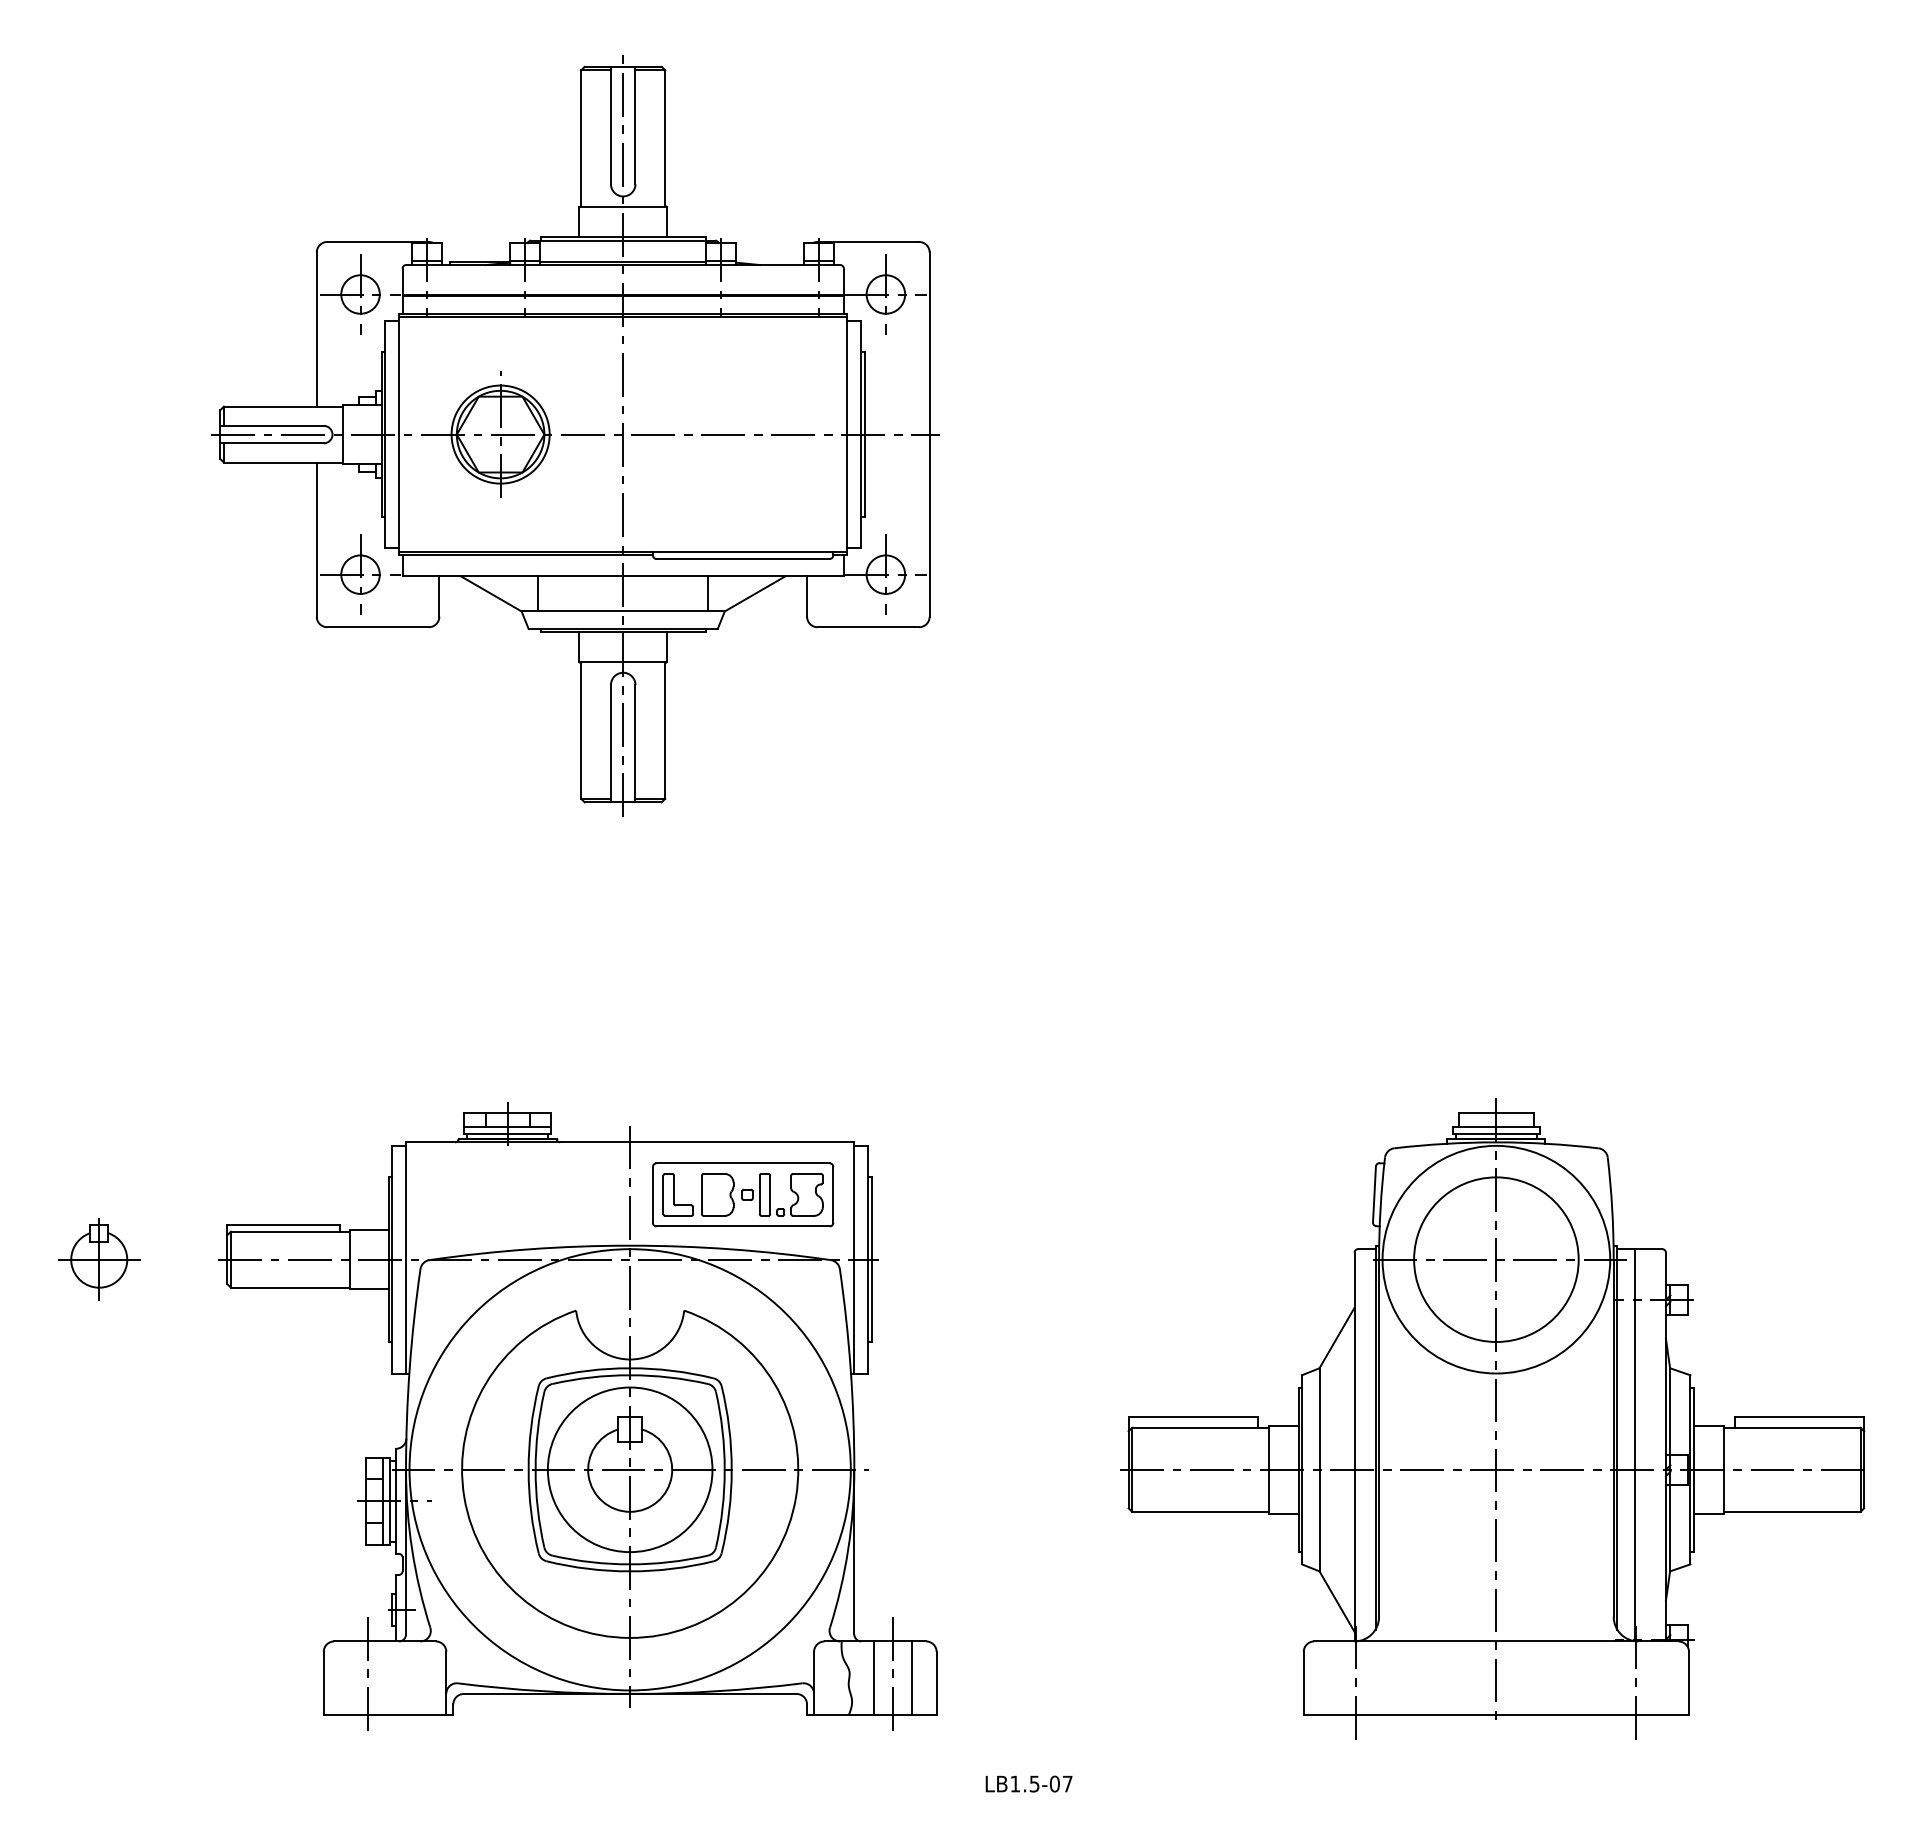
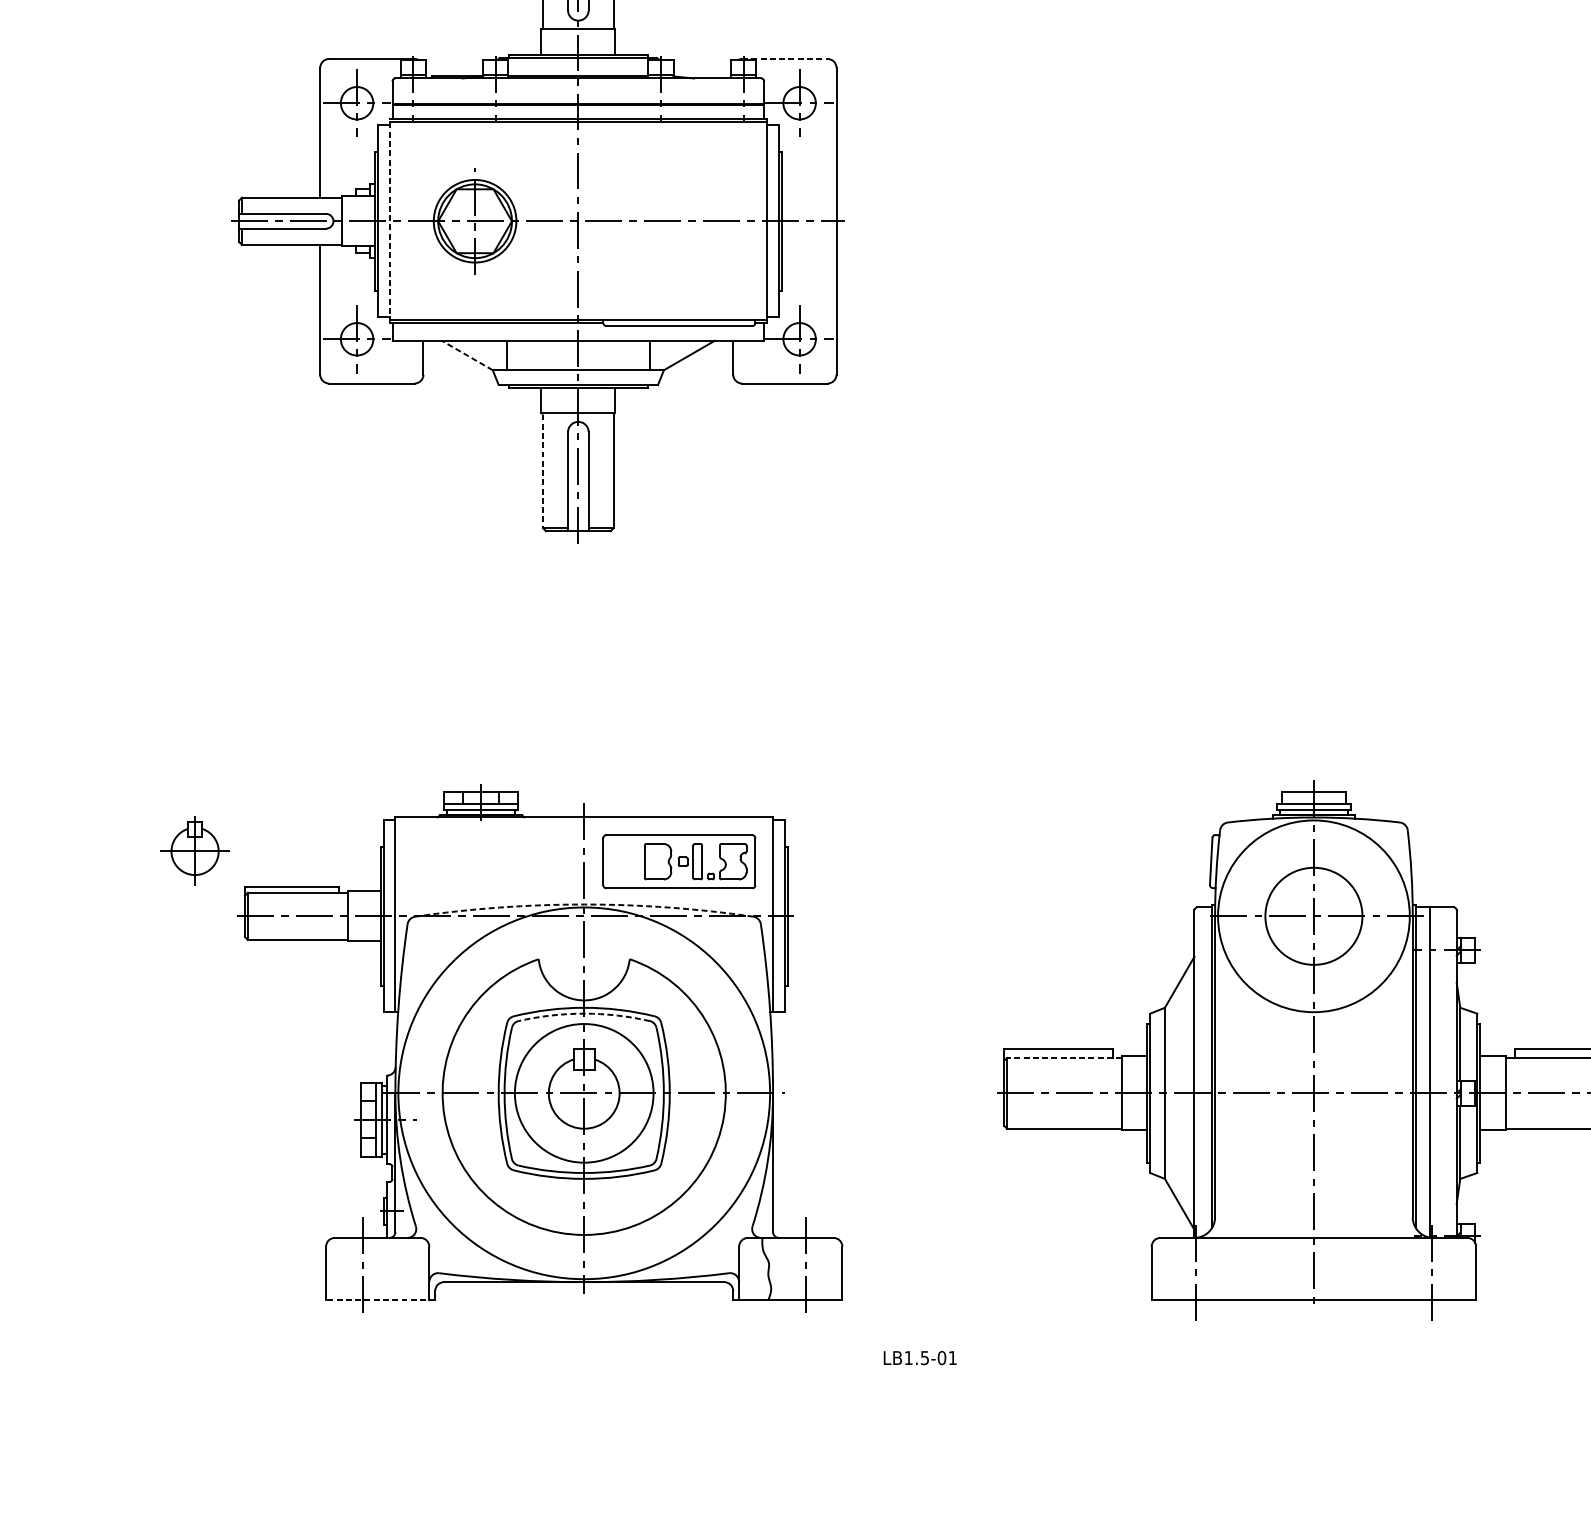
line: (868, 241) -> (784, 58), solid -> dashed
line: (399, 434) -> (389, 221), solid -> dashed
line: (491, 593) -> (467, 355), solid -> dashed
line: (581, 731) -> (543, 471), solid -> dashed
part: (677, 1194) -> (624, 861), removed
arc: (630, 1245) -> (584, 904), solid -> dashed
part: (99, 1259) -> (195, 851), moved
circle: (1496, 1259) -> (1314, 916), size x0.7
arc: (630, 1375) -> (584, 1013), solid -> dashed
line: (1199, 1427) -> (1063, 1057), solid -> dashed
line: (873, 1677) -> (789, 1268), removed
line: (912, 1677) -> (822, 1268), removed
line: (388, 1714) -> (380, 1299), solid -> dashed
text: (1067, 1783) -> (952, 1357), LB1.5-07 -> LB1.5-01

